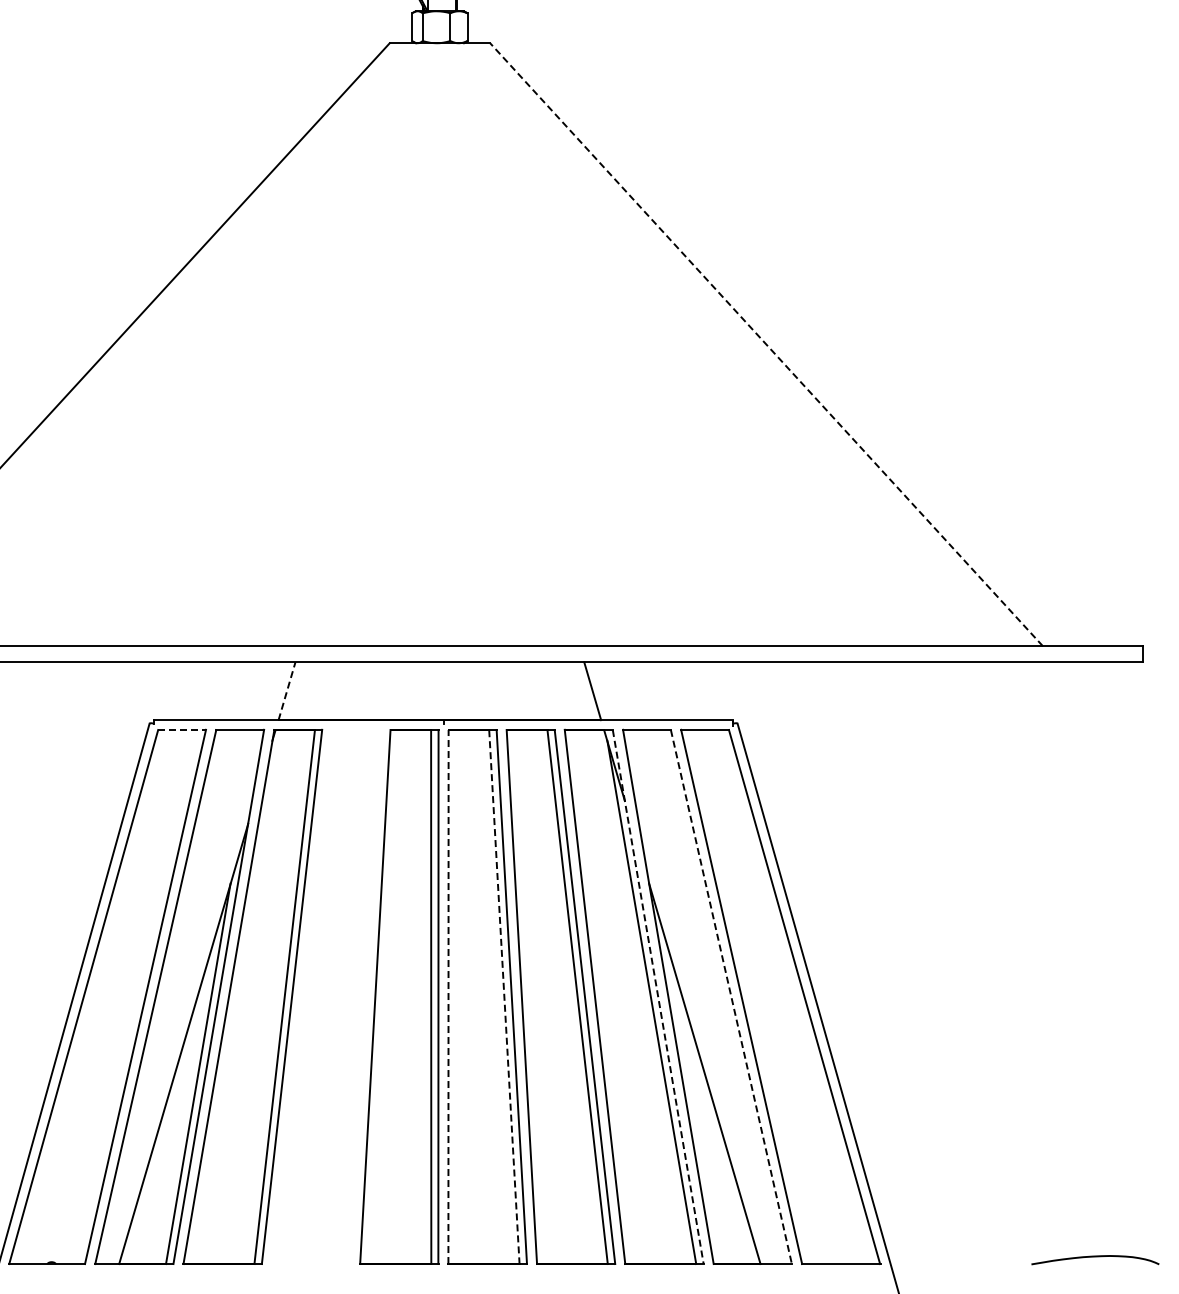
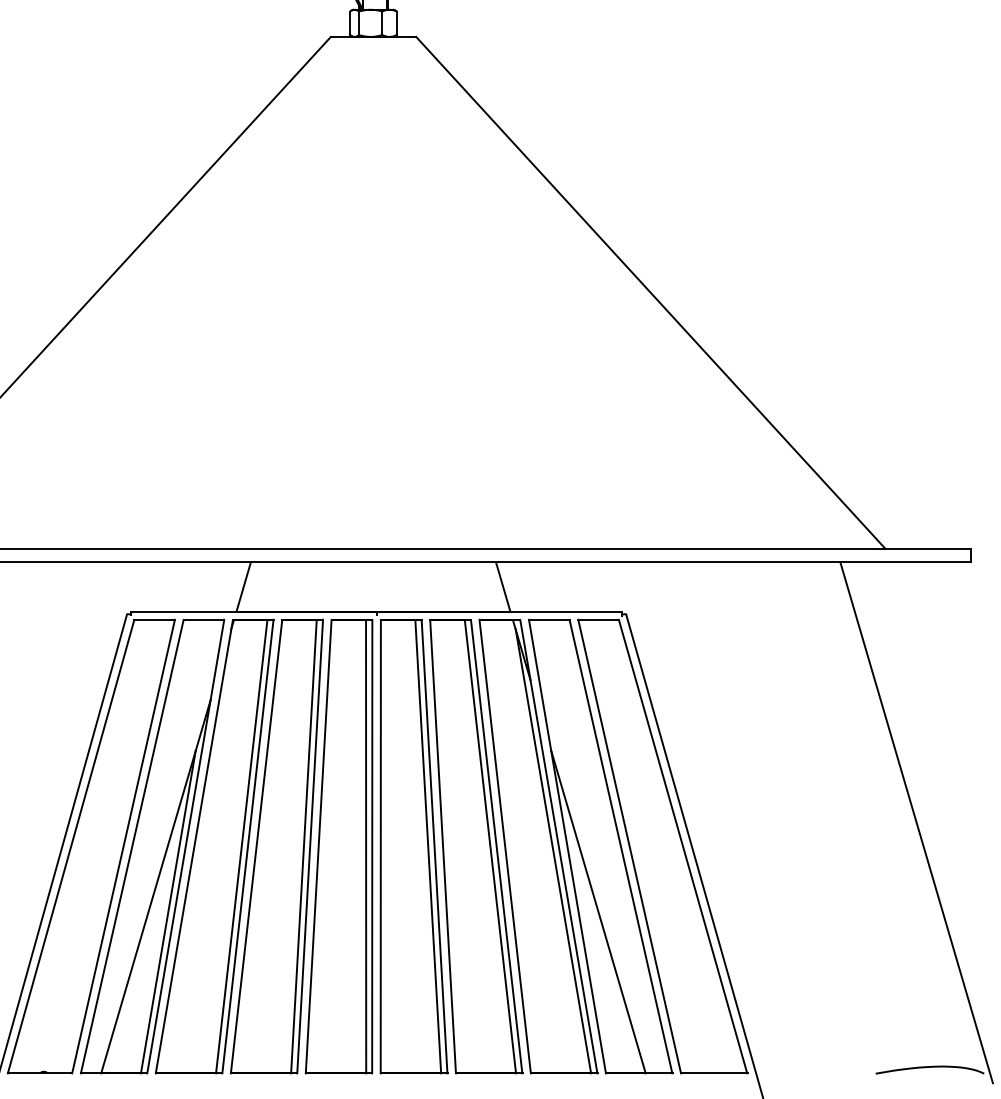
line: (766, 344) -> (650, 292), dashed -> solid
line: (287, 690) -> (244, 586), dashed -> solid
line: (182, 730) -> (154, 620), dashed -> solid
line: (1079, 968) -> (916, 822), added
part: (326, 996) -> (277, 846), added
line: (448, 996) -> (380, 846), dashed -> solid
line: (504, 997) -> (428, 847), dashed -> solid
line: (658, 997) -> (559, 847), dashed -> solid
line: (731, 997) -> (621, 847), dashed -> solid

